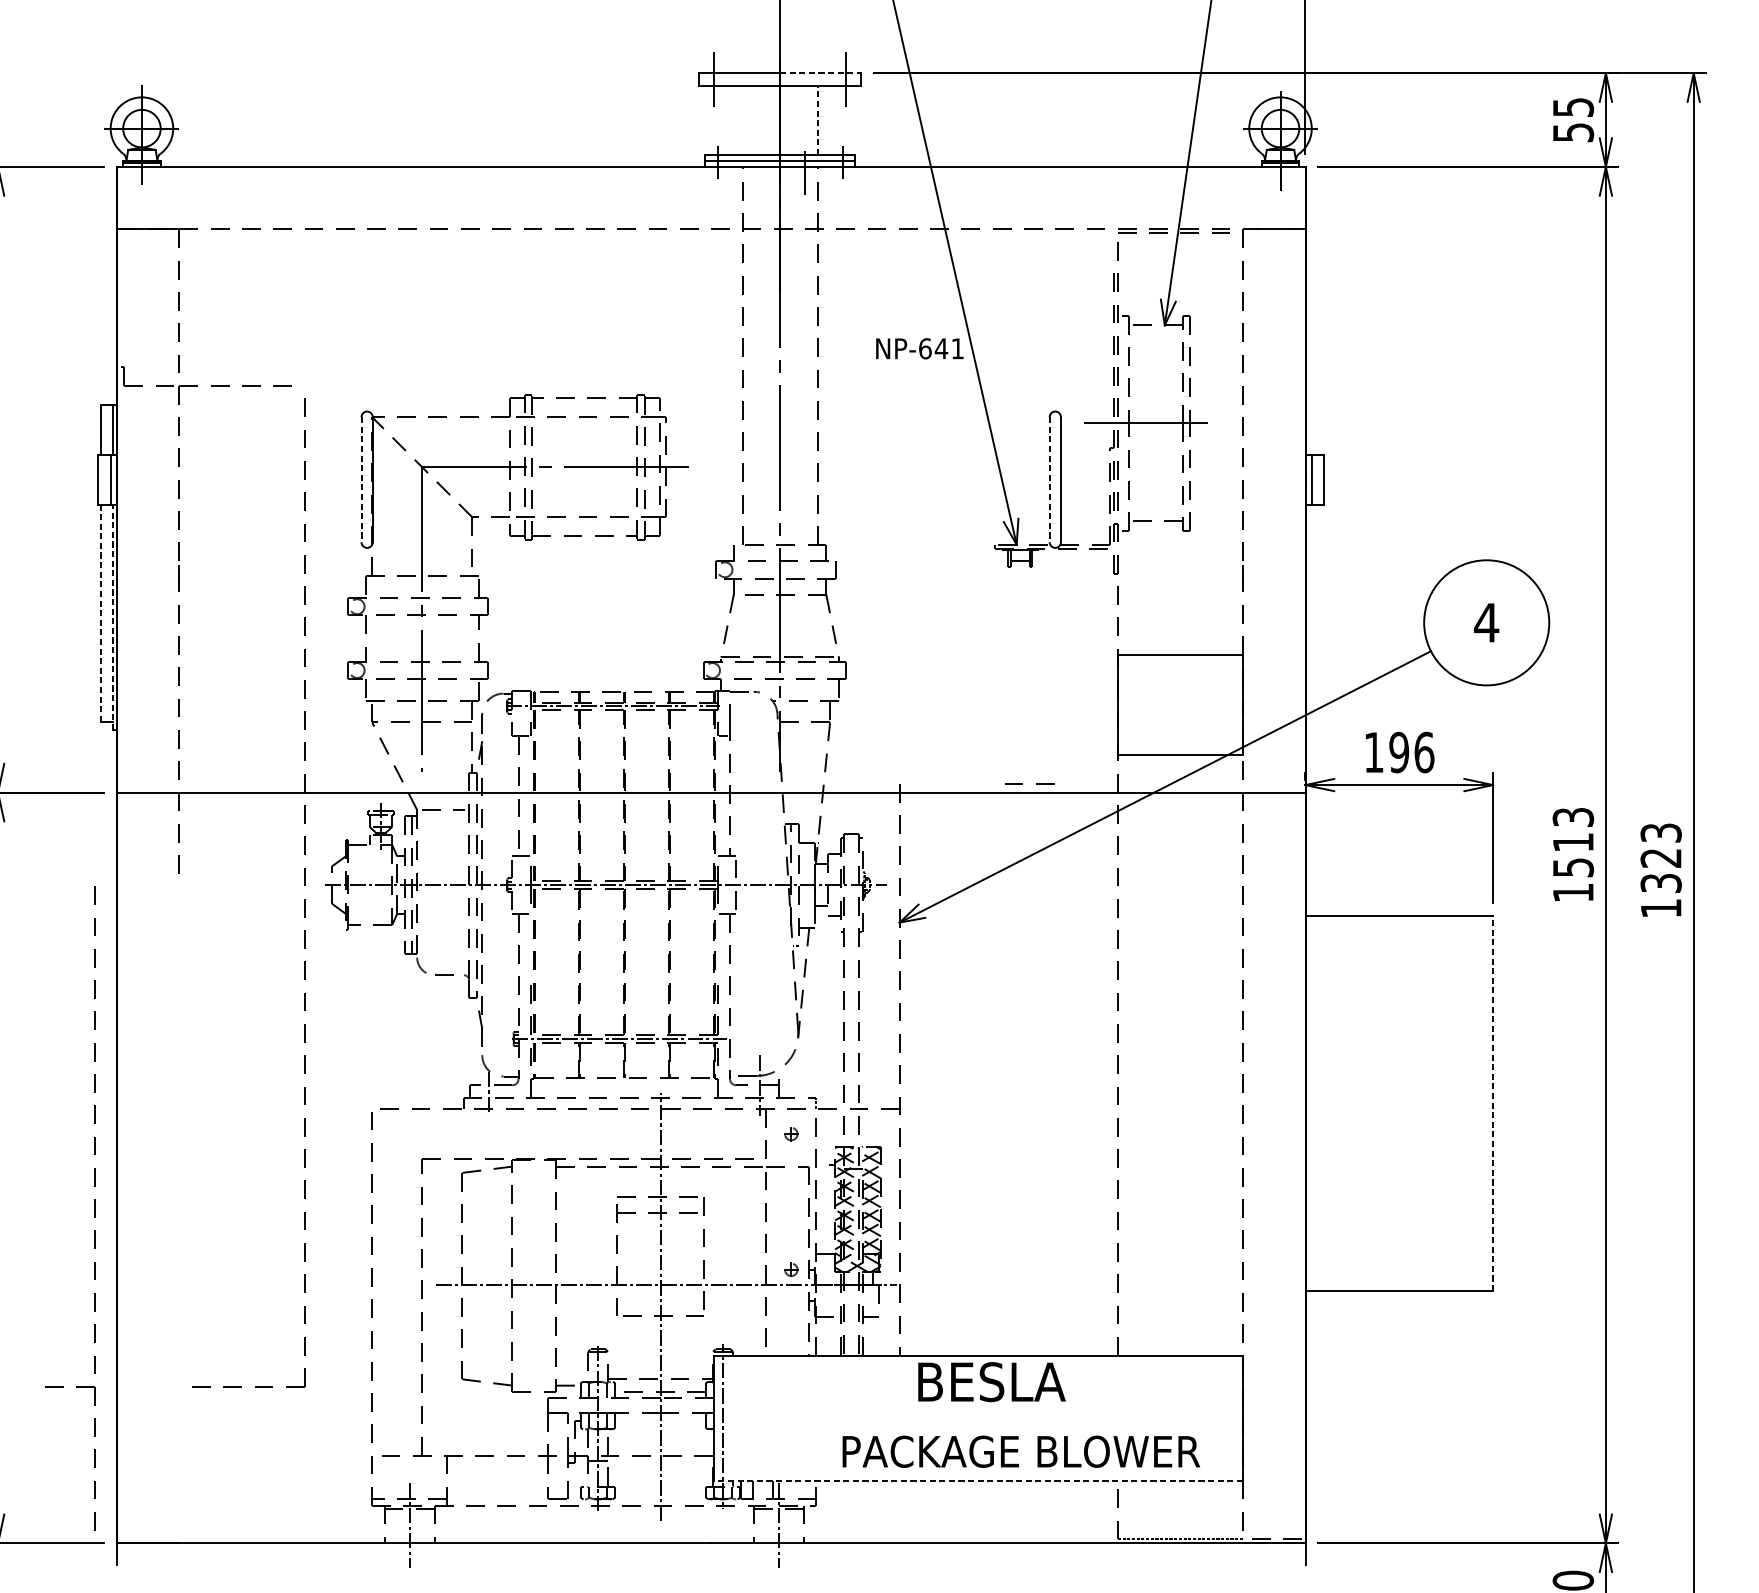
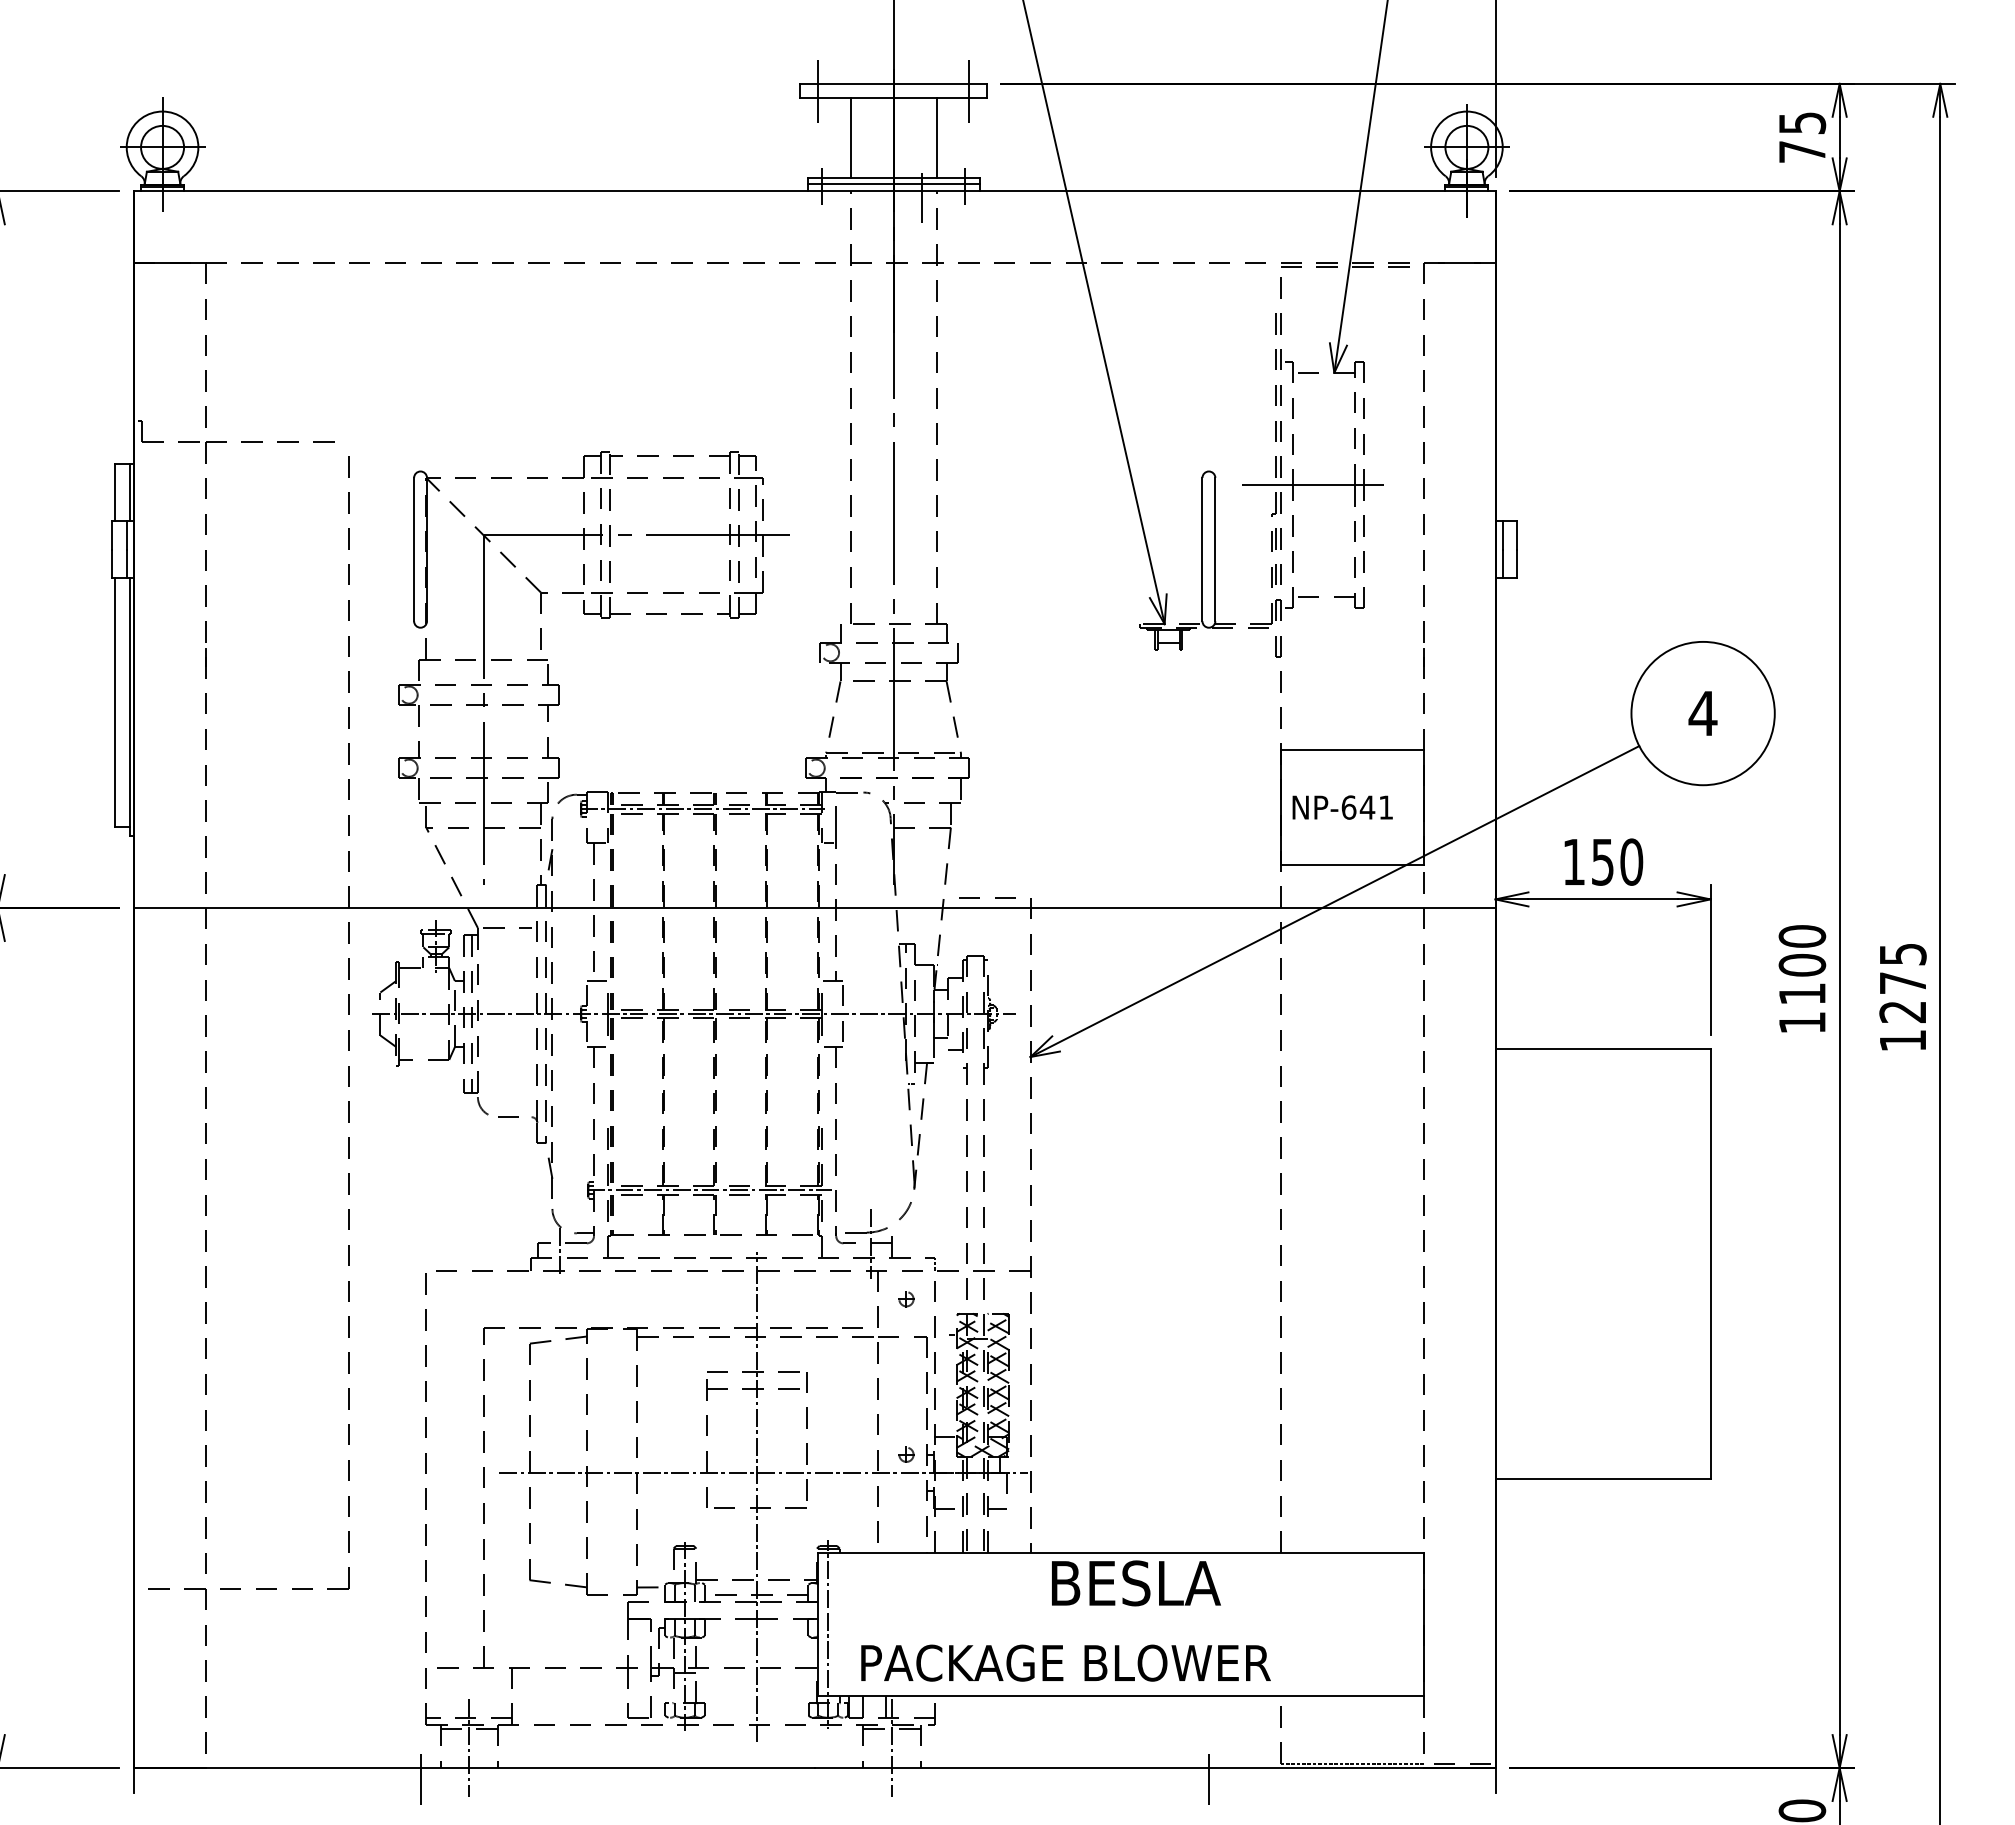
line: (821, 72) -> (940, 83), dashed -> solid
line: (742, 120) -> (850, 137), added
line: (817, 120) -> (936, 137), dashed -> solid
text: (1573, 132) -> (1802, 151), 55 -> 75
text: (919, 348) -> (1342, 807), moved
line: (361, 479) -> (414, 549), dashed -> solid
line: (1049, 479) -> (1202, 549), dashed -> solid
line: (100, 613) -> (115, 702), dashed -> solid
line: (113, 616) -> (129, 706), dashed -> solid
text: (1411, 751) -> (1617, 861), 196 -> 150
line: (1022, 783) -> (979, 897), moved
text: (1573, 841) -> (1802, 964), 1513 -> 1100
text: (1660, 857) -> (1902, 982), 1323 -> 1275
line: (1493, 1102) -> (1710, 1263), dashed -> solid
part: (94, 1208) -> (205, 1384), moved
text: (1020, 1451) -> (1065, 1662), moved
line: (978, 1480) -> (1120, 1696), dashed -> solid
line: (367, 1552) -> (420, 1778), added
line: (1054, 1552) -> (1208, 1778), added

